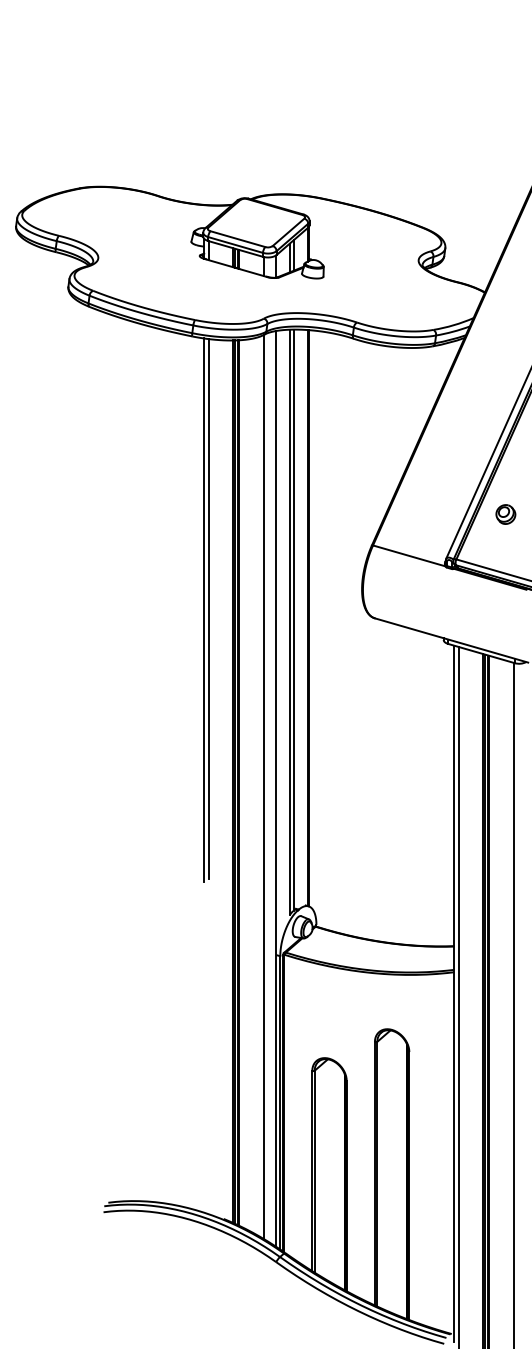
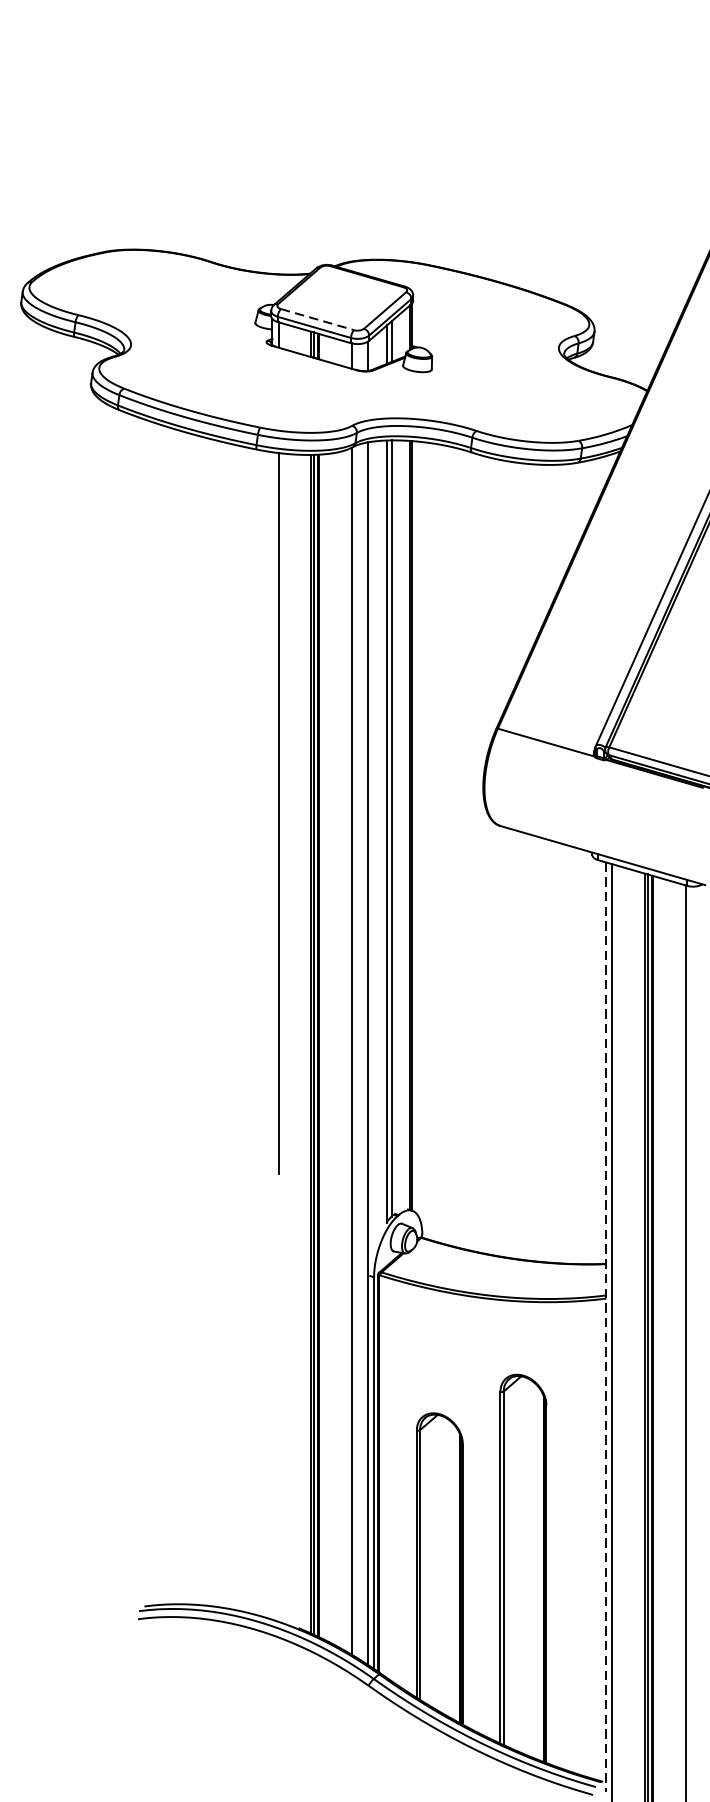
line: (237, 239) -> (316, 320), solid -> dashed
part: (505, 514) -> (674, 687), removed
line: (204, 610) -> (272, 815), removed
line: (454, 994) -> (606, 1328), solid -> dashed

